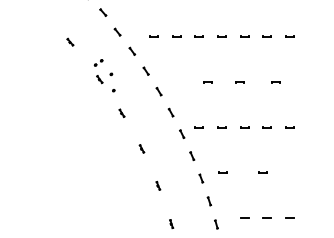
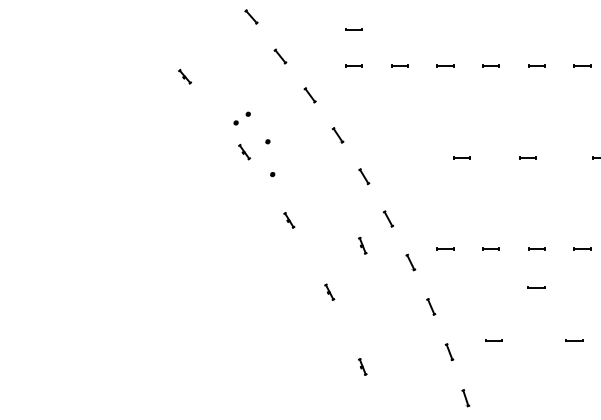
part: (153, 18) -> (352, 28), added
part: (158, 125) -> (363, 244), added
part: (243, 146) -> (534, 287), added

